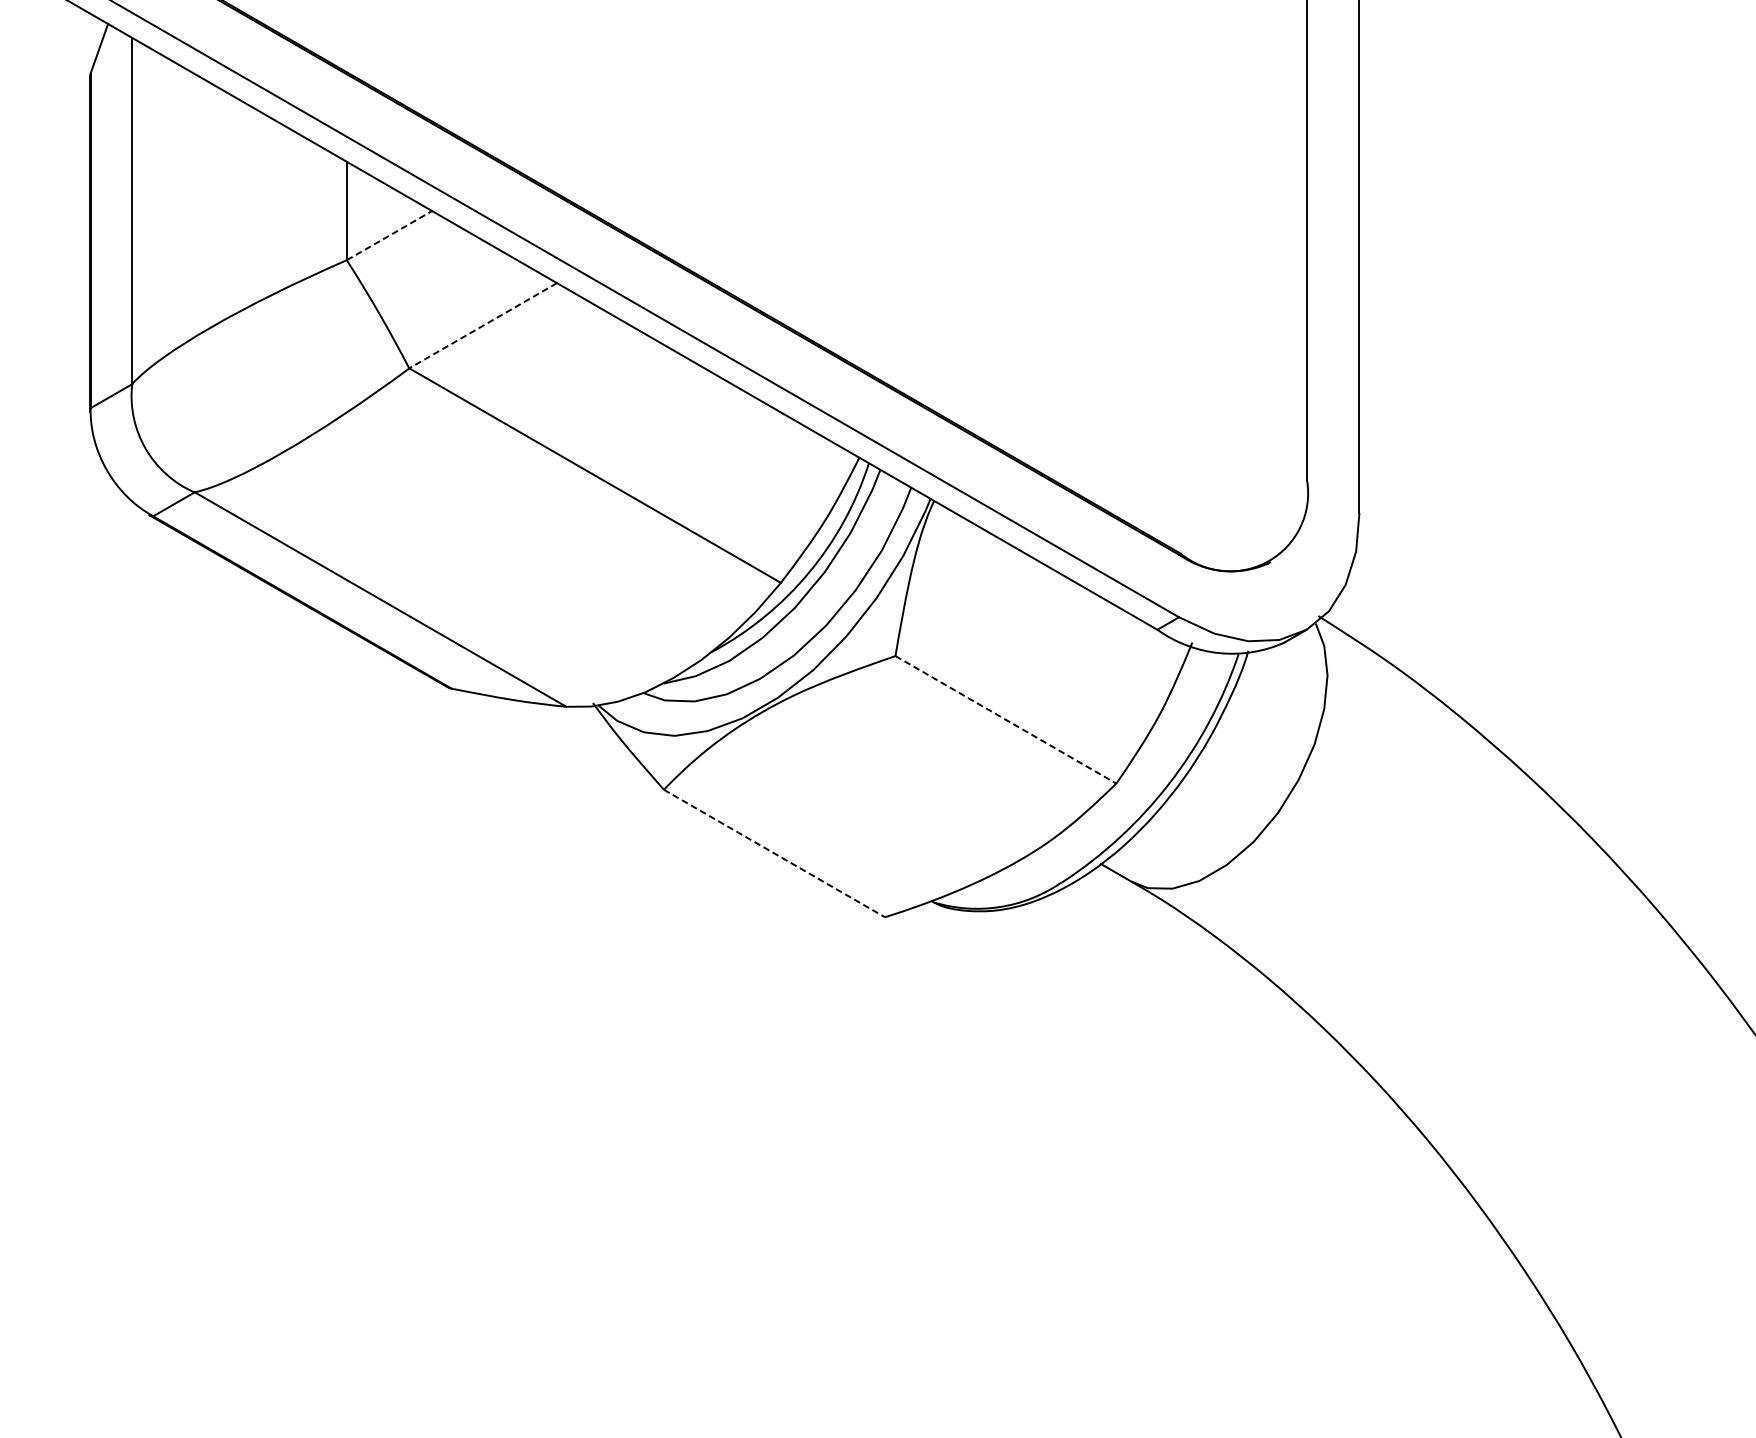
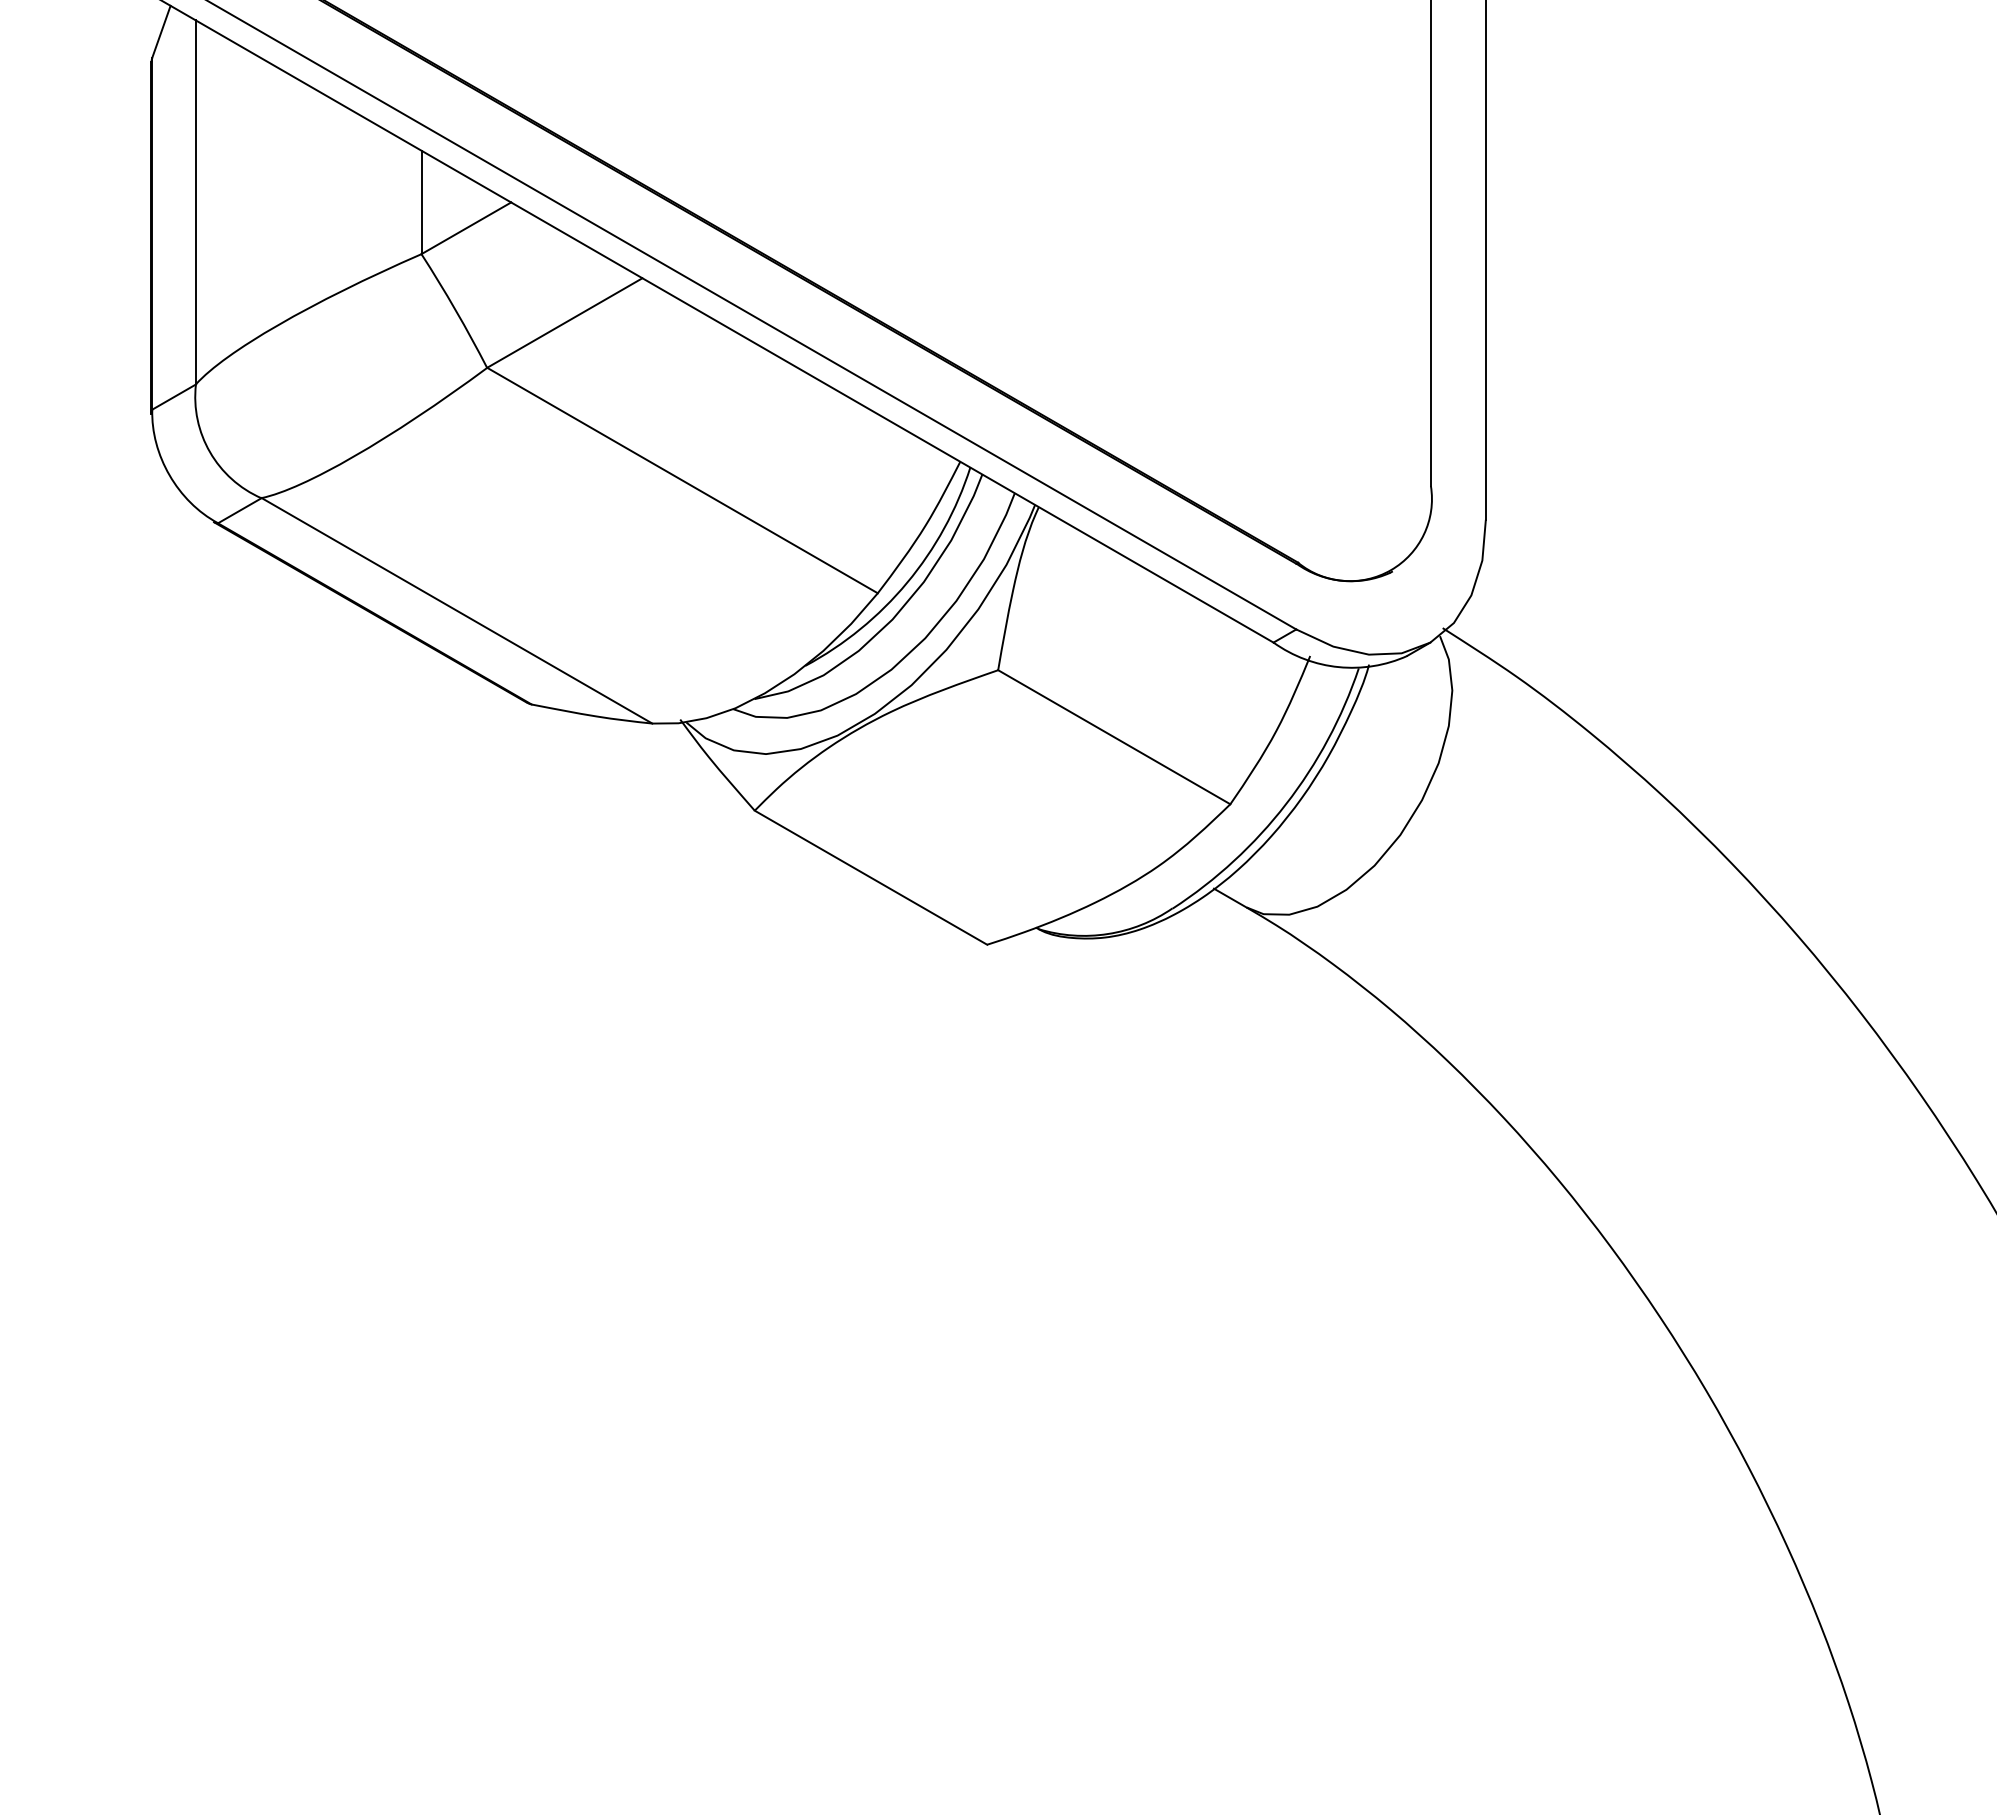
line: (389, 235) -> (466, 228), dashed -> solid
line: (482, 326) -> (564, 323), dashed -> solid
line: (1006, 720) -> (1114, 737), dashed -> solid
line: (774, 853) -> (871, 877), dashed -> solid

